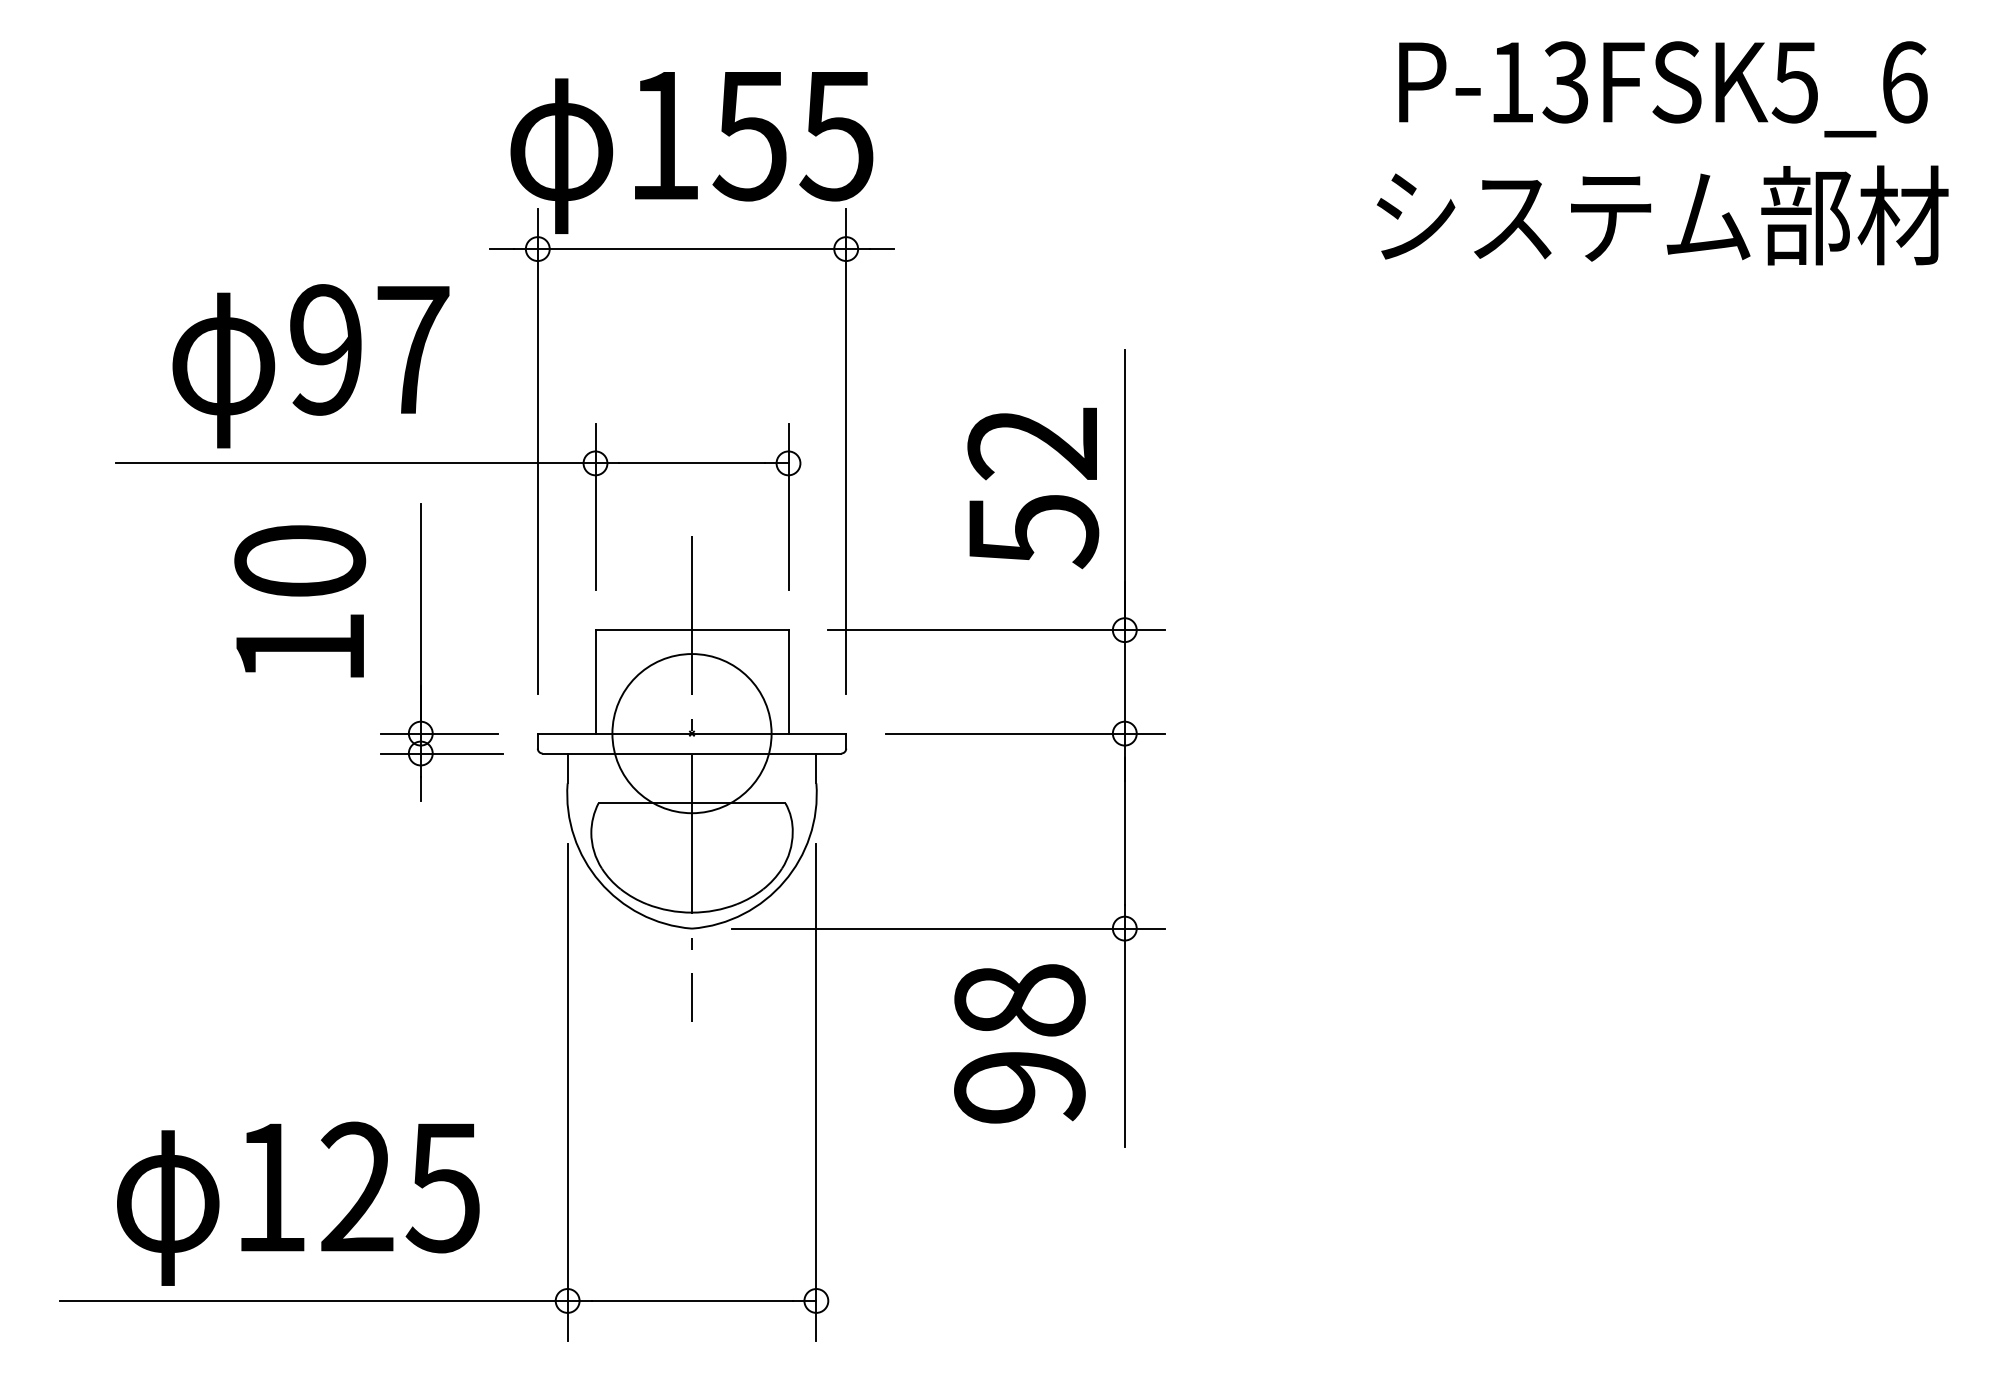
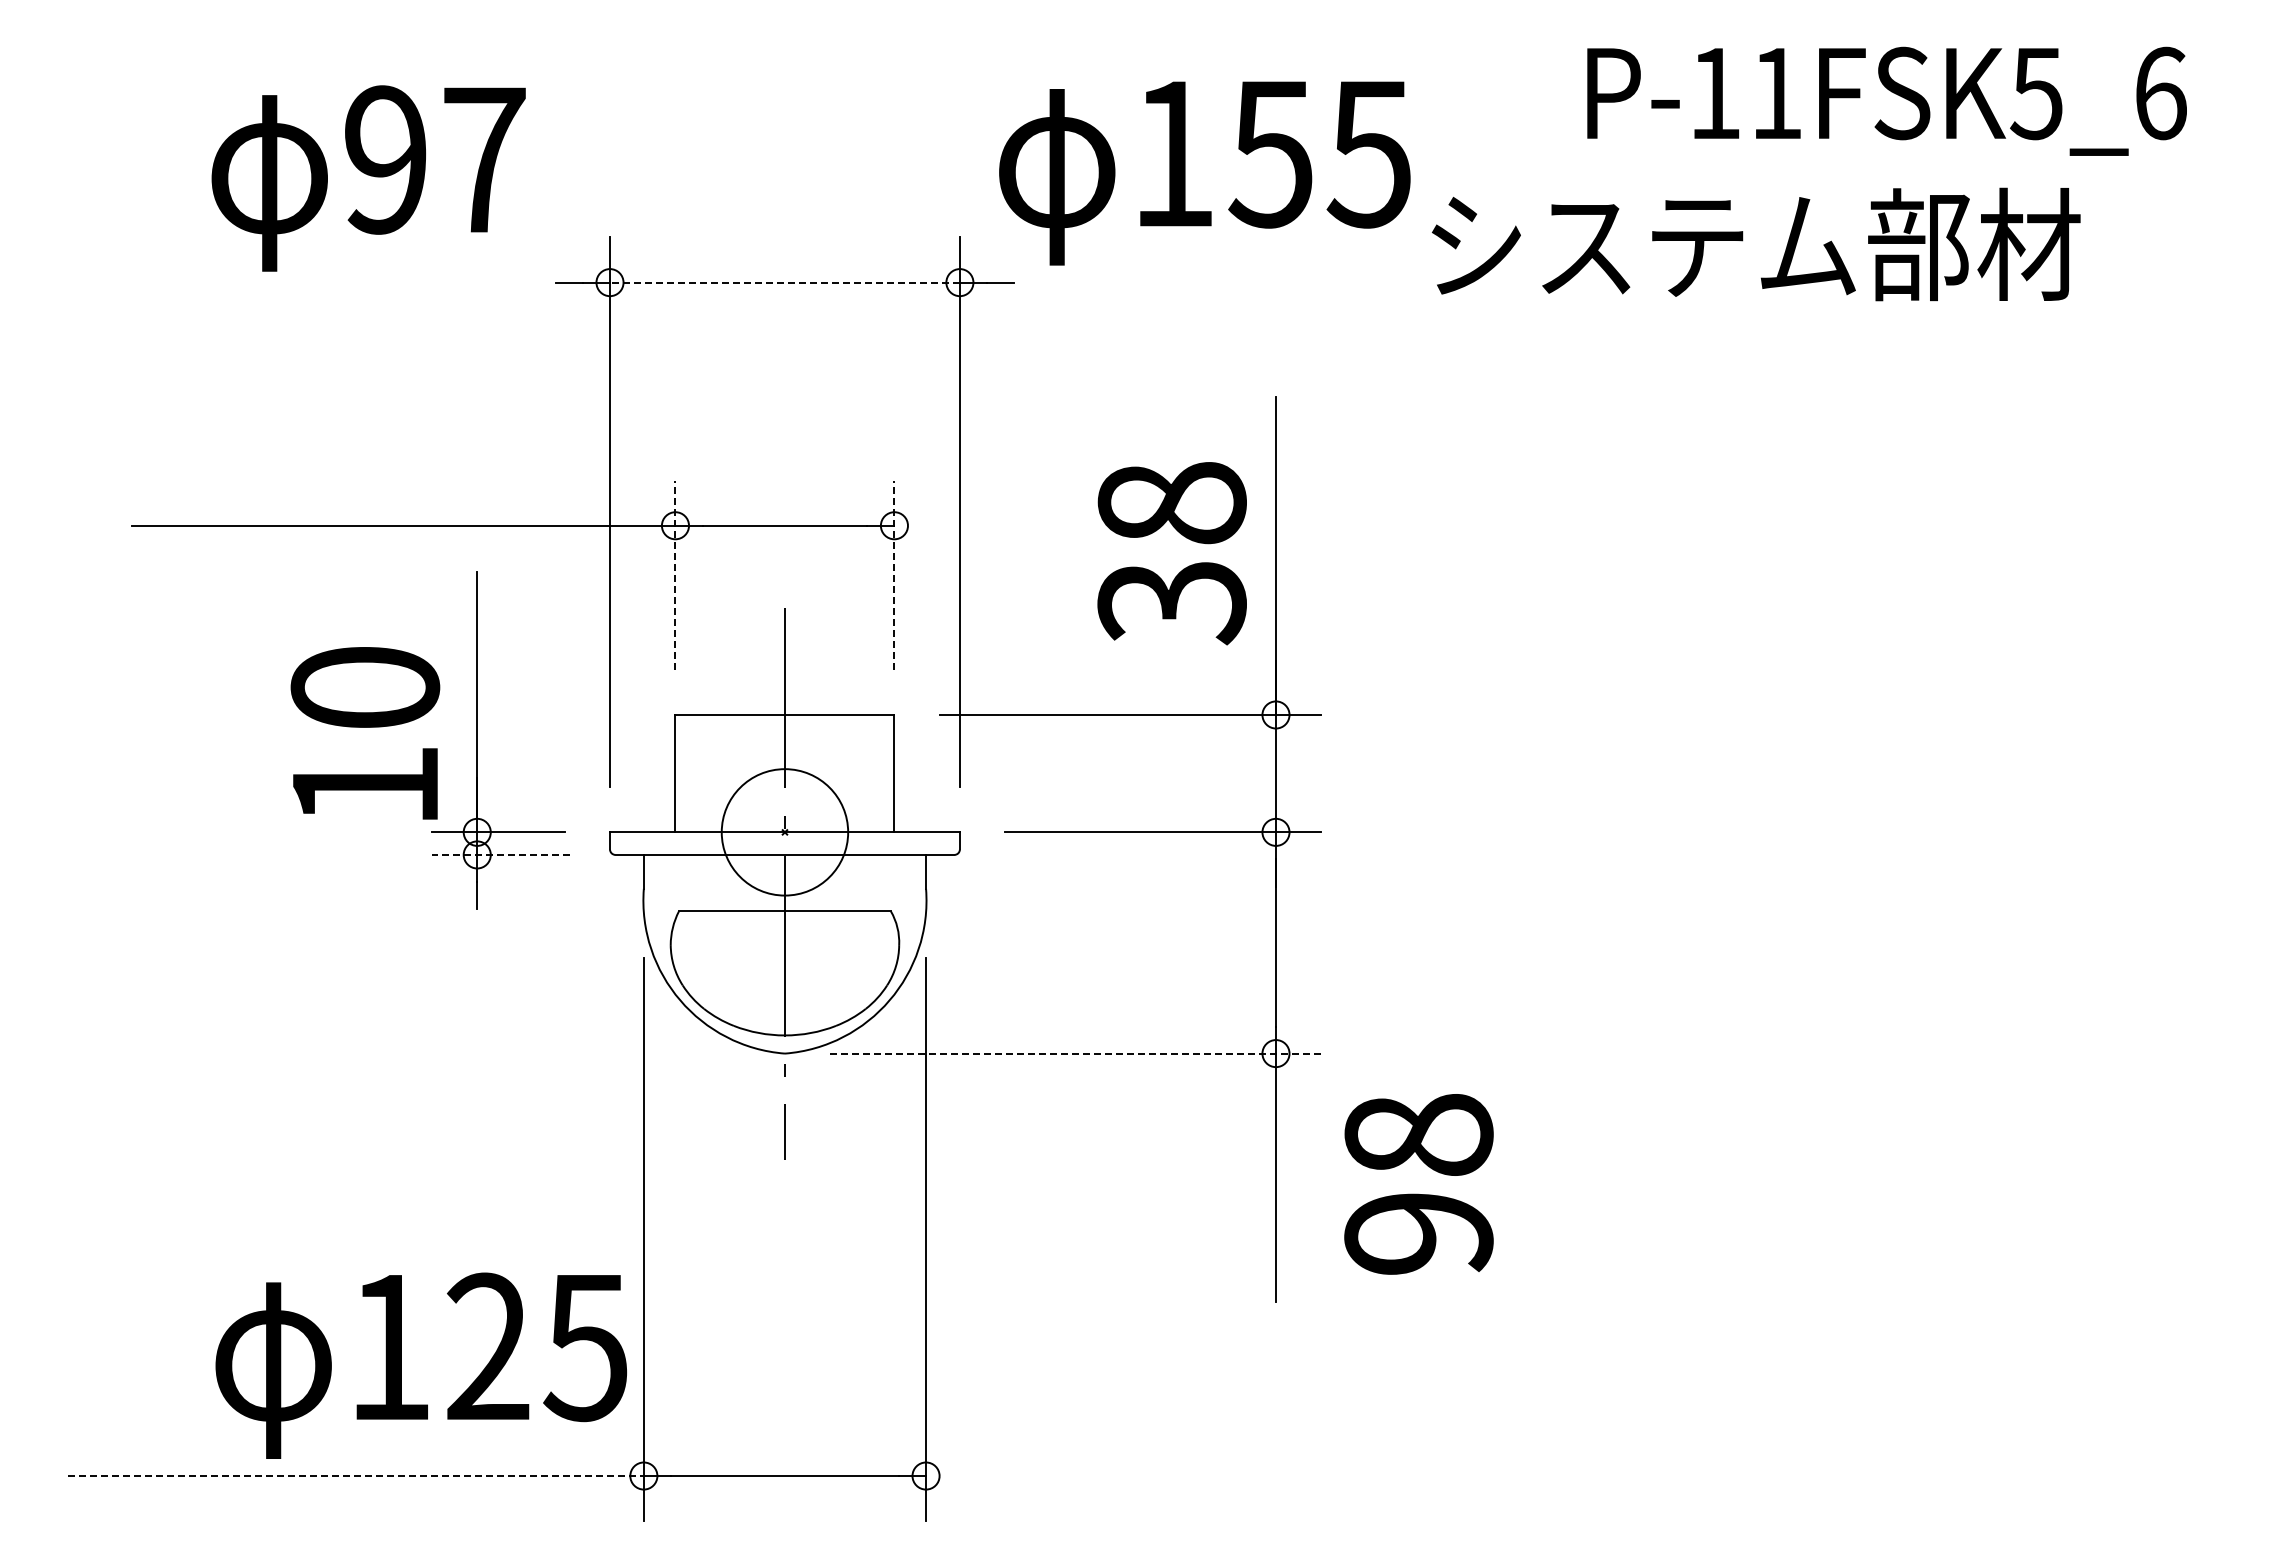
text: (1565, 82) -> (1775, 93), P-13FSK5_6 -> P-11FSK5_6
text: (691, 152) -> (1204, 173), moved
text: (1662, 215) -> (1756, 244), moved
line: (691, 248) -> (784, 282), solid -> dashed
text: (310, 366) -> (368, 178), moved
text: (1032, 487) -> (1171, 553), 52 -> 38
line: (595, 507) -> (675, 575), solid -> dashed
line: (788, 507) -> (894, 575), solid -> dashed
text: (300, 601) -> (365, 733), moved
circle: (691, 733) -> (784, 832), size x0.7
line: (441, 753) -> (500, 854), solid -> dashed
line: (948, 928) -> (1075, 1053), solid -> dashed
text: (1019, 1044) -> (1418, 1184), moved
text: (297, 1203) -> (420, 1365), moved
line: (314, 1301) -> (356, 1476), solid -> dashed

